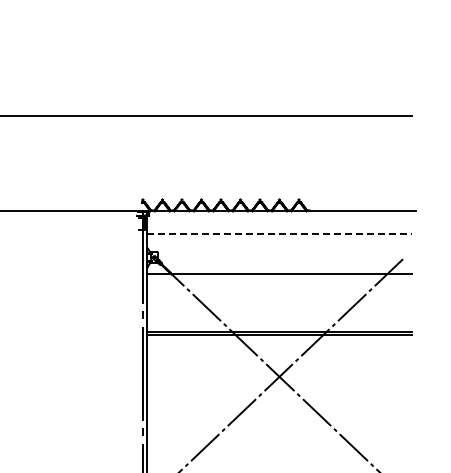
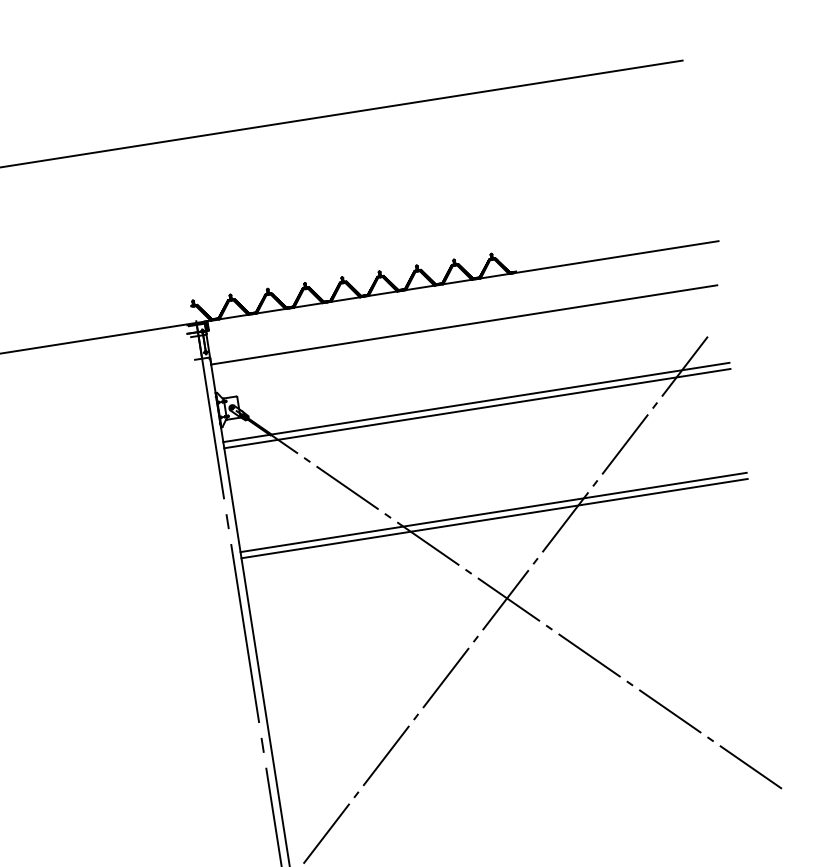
line: (280, 233) -> (466, 324), dashed -> solid
line: (279, 277) -> (477, 408), added

